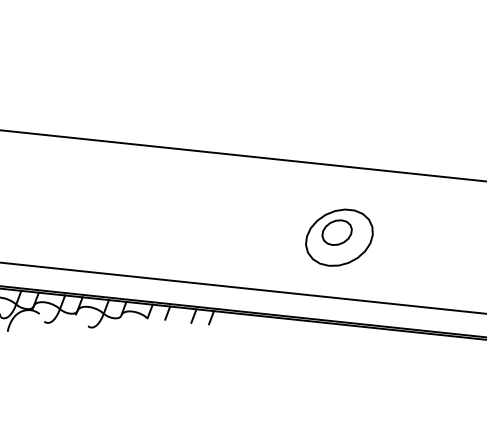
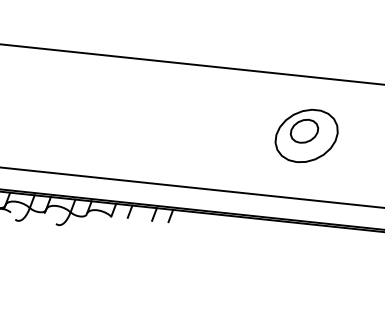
part: (339, 237) -> (306, 135), moved

